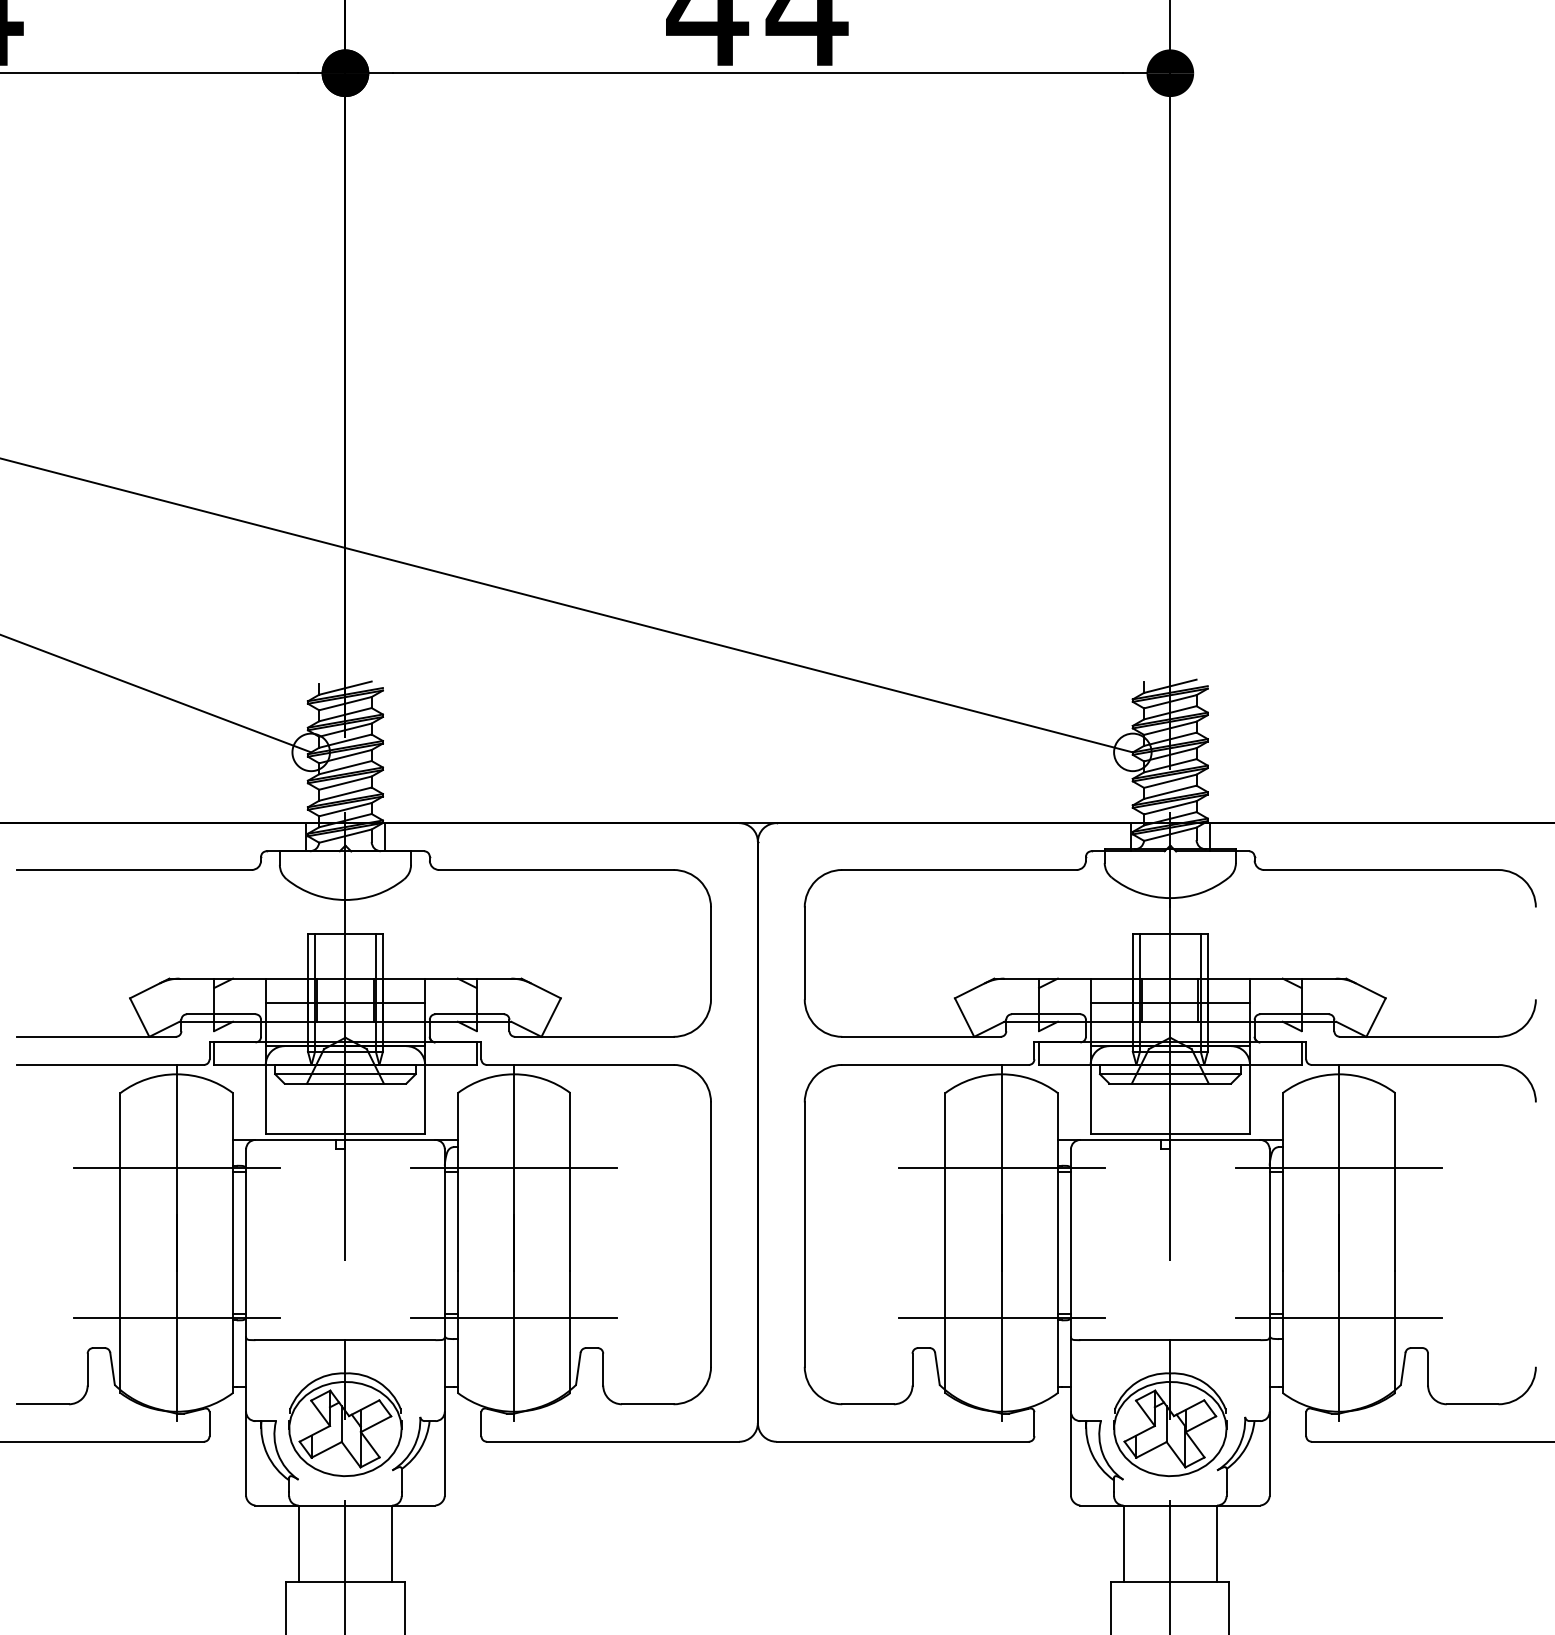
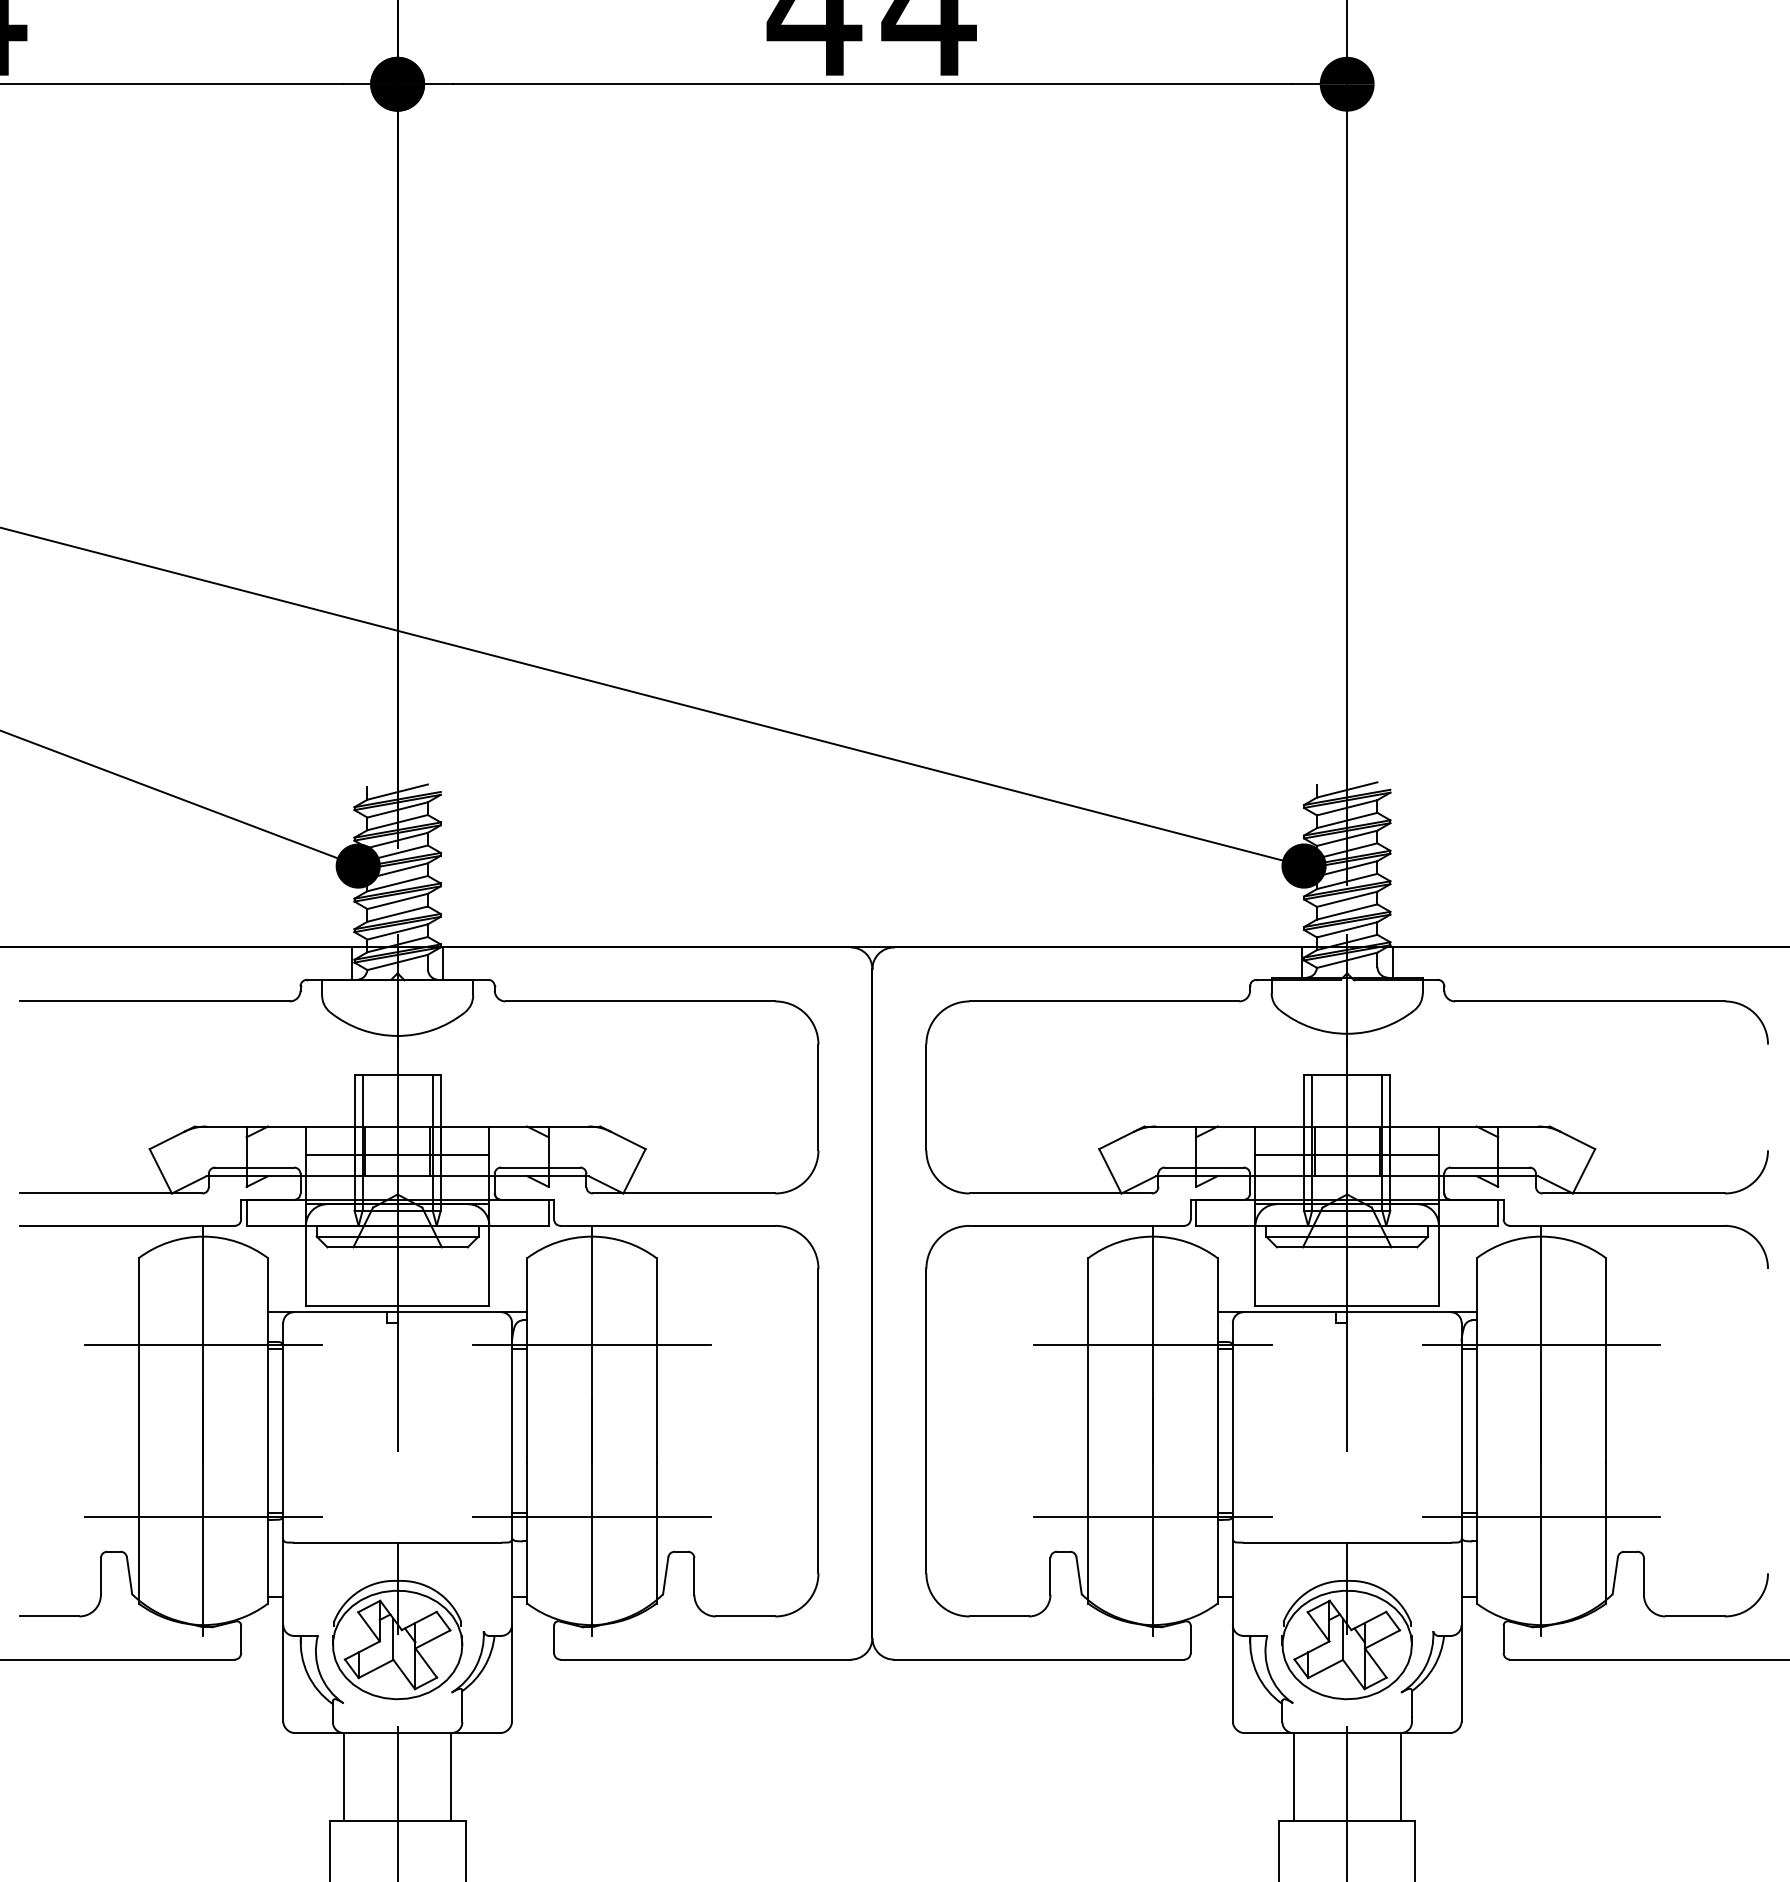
fill: (310, 751) -> (357, 865), added
fill: (1132, 751) -> (1303, 865), added

